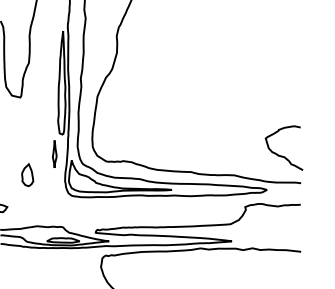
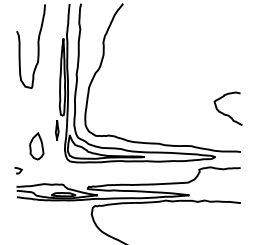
curve: (280, 154) -> (225, 113), moved
part: (28, 174) -> (37, 145), size x1.6

